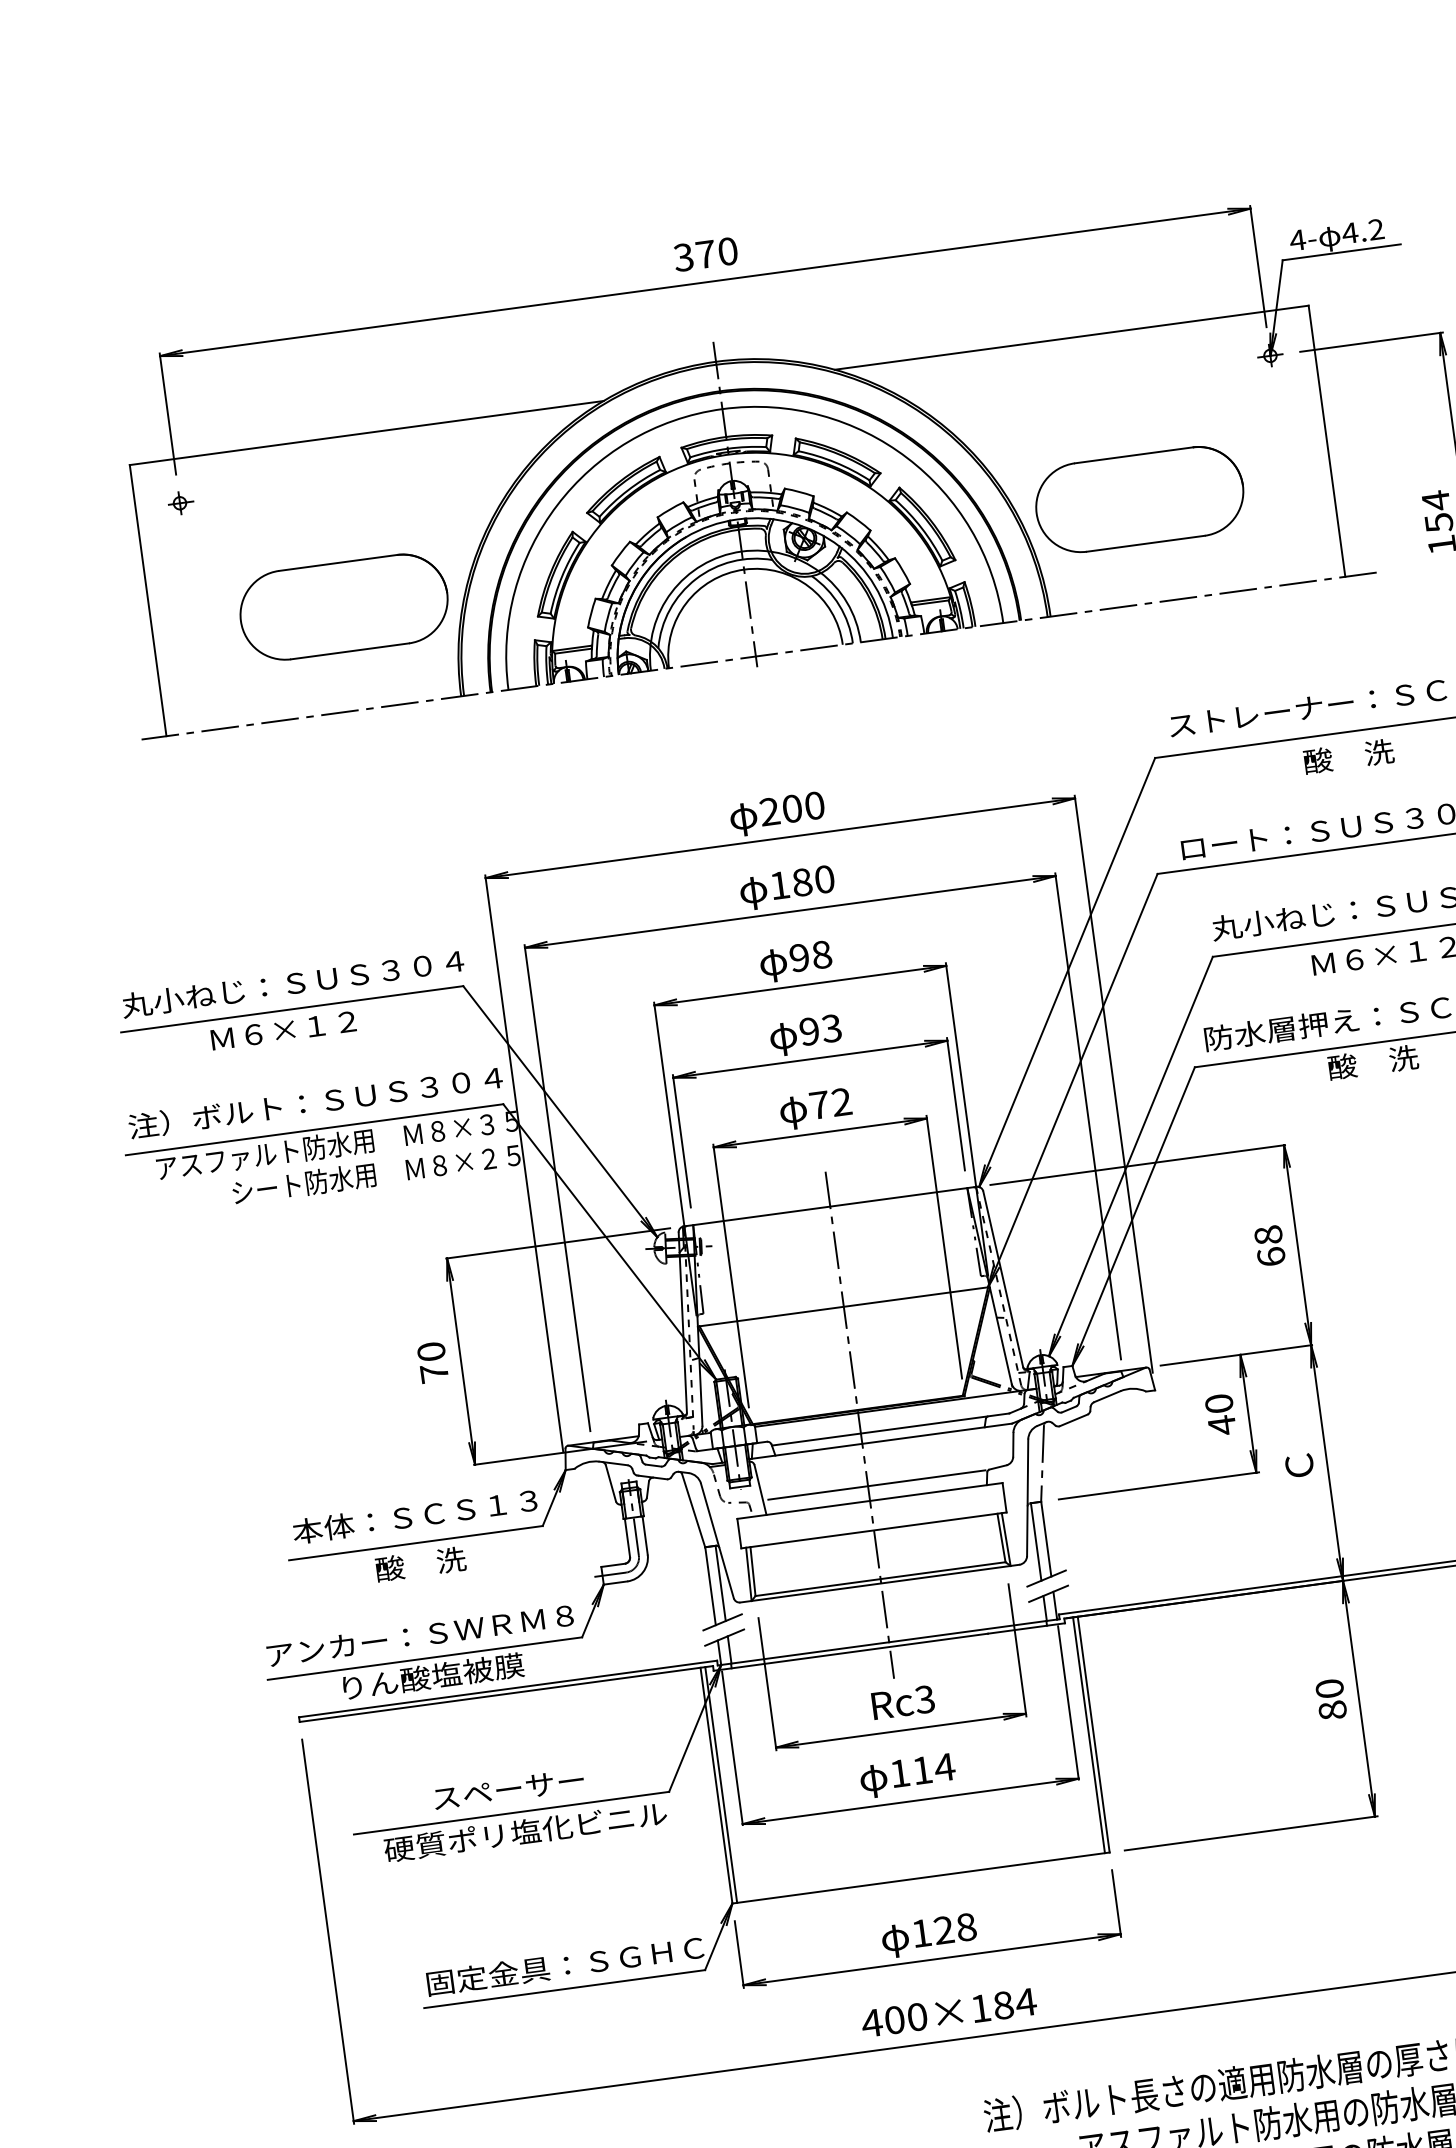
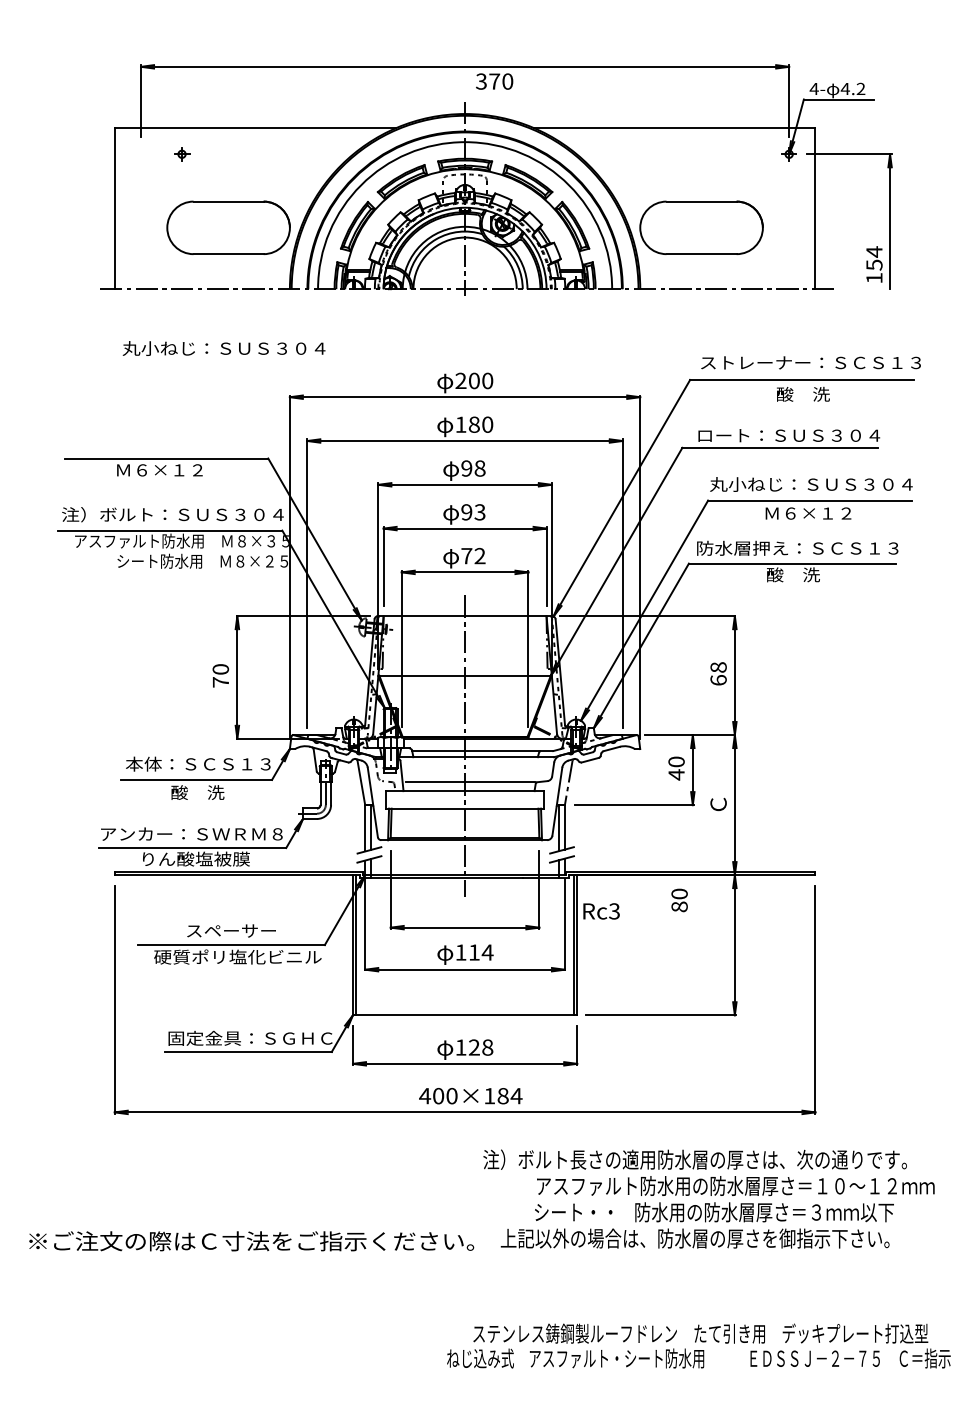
text: (705, 254) -> (494, 81), moved
part: (180, 503) -> (182, 154), moved
text: (291, 983) -> (223, 348), moved
text: (1331, 1699) -> (679, 900), moved
text: (903, 1702) -> (601, 911), moved

